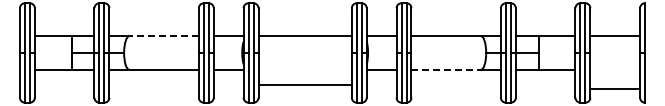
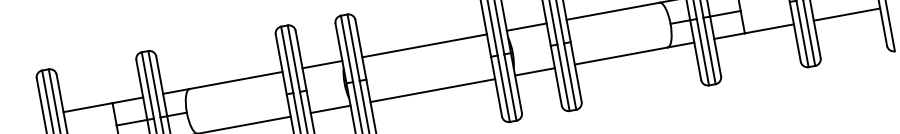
line: (164, 36) -> (236, 80), dashed -> solid
line: (446, 69) -> (621, 55), dashed -> solid
line: (304, 84) -> (431, 90), moved
line: (615, 88) -> (847, 14), moved

